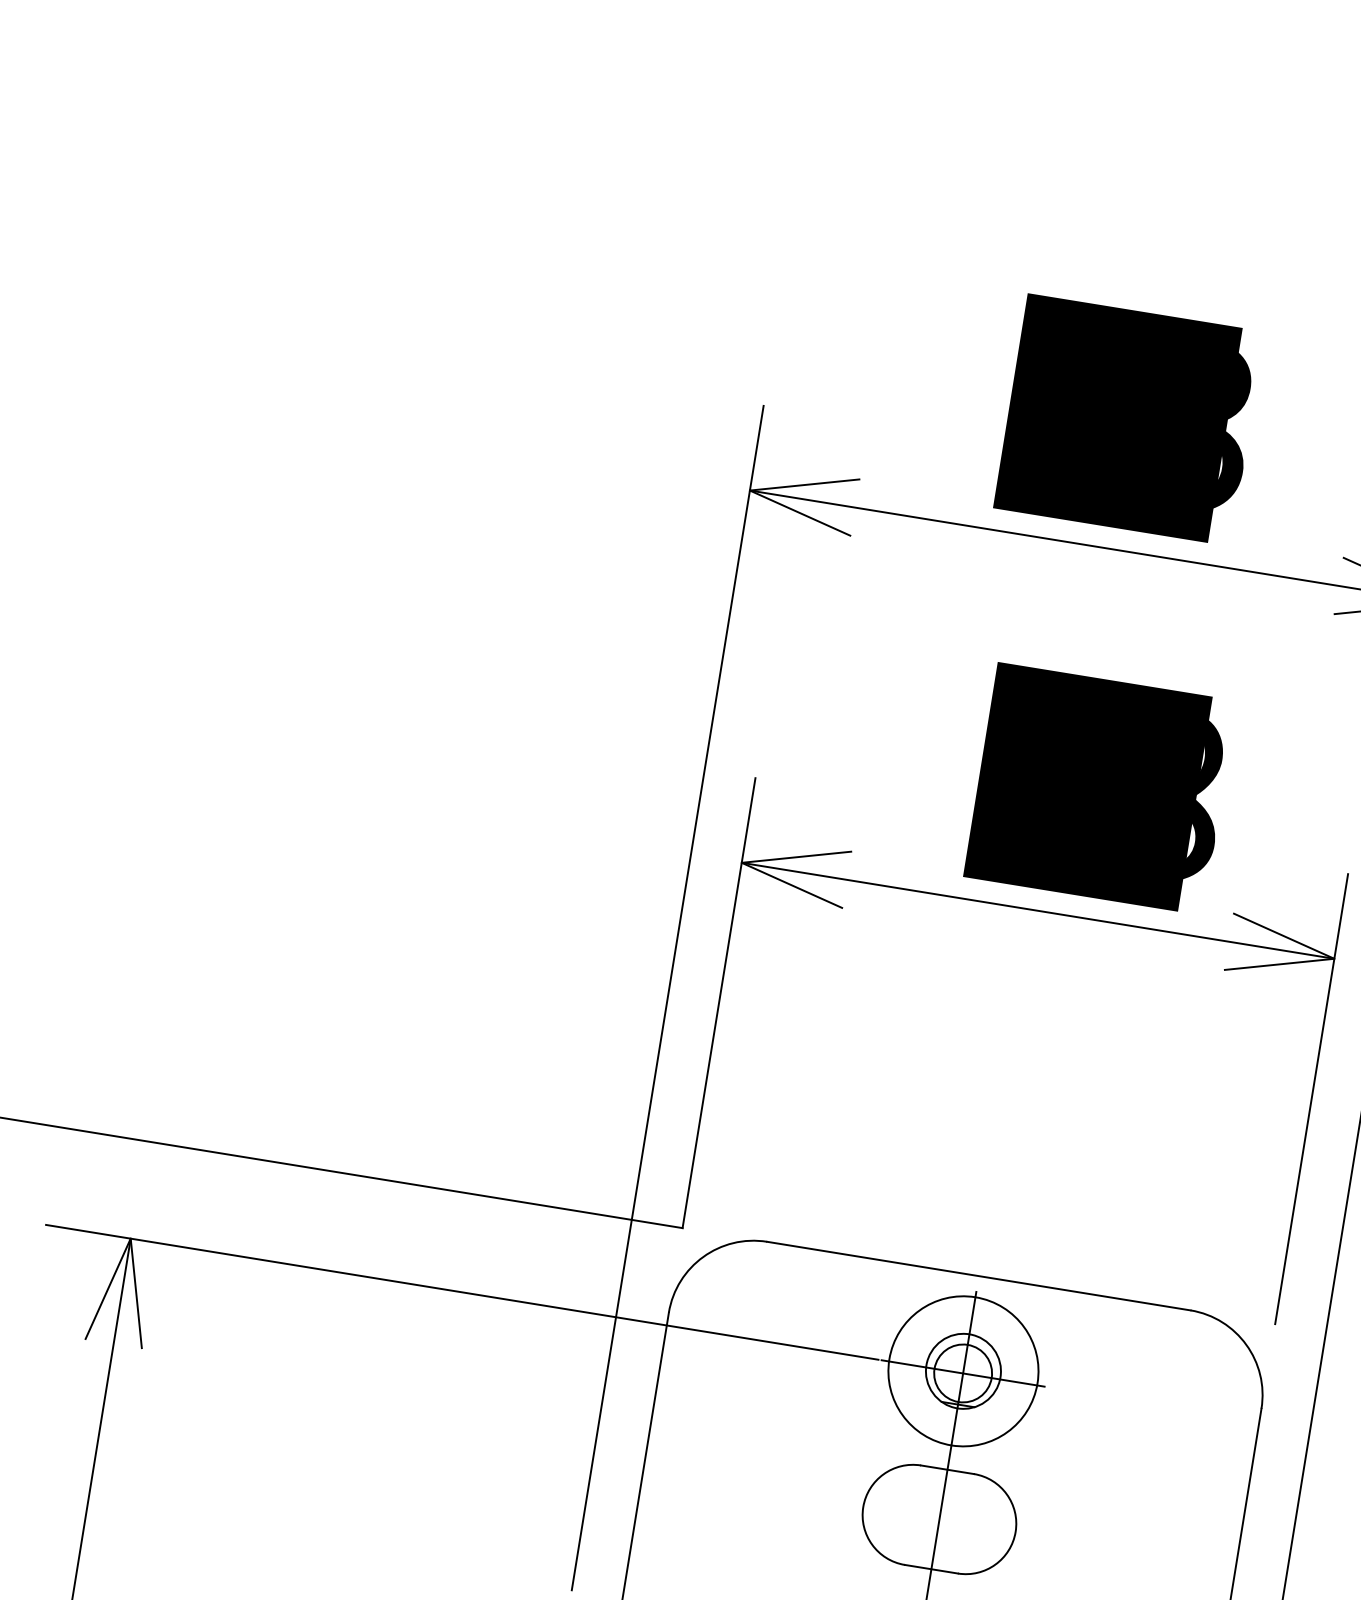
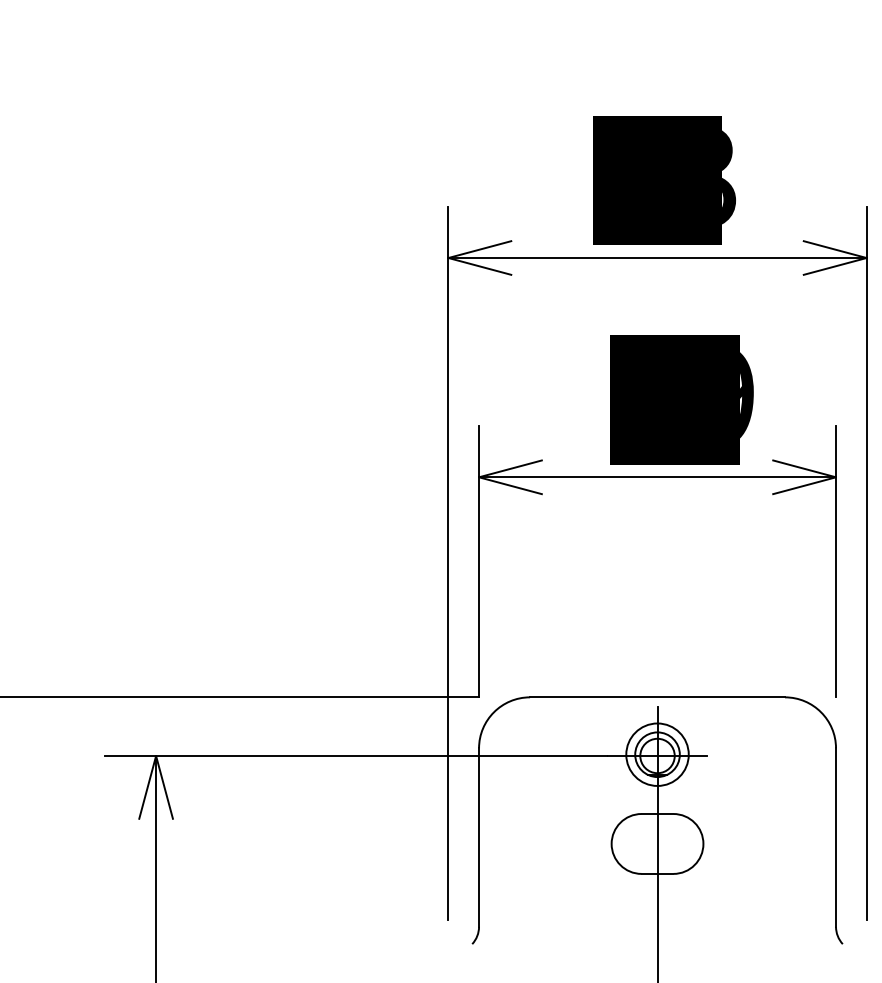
text: (1209, 800) -> (747, 396), 28 -> 29
circle: (963, 1370) -> (657, 754), size x0.7

